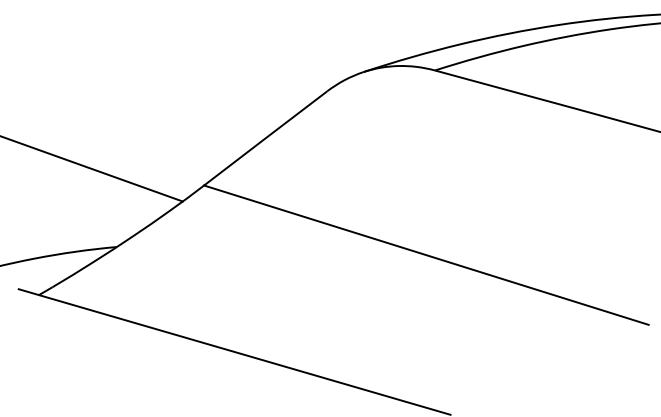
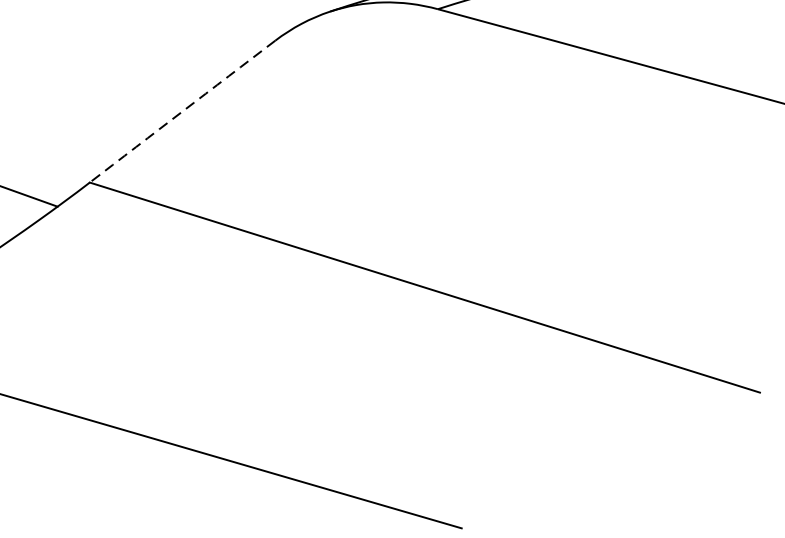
arc: (265, 138) -> (182, 111), solid -> dashed

